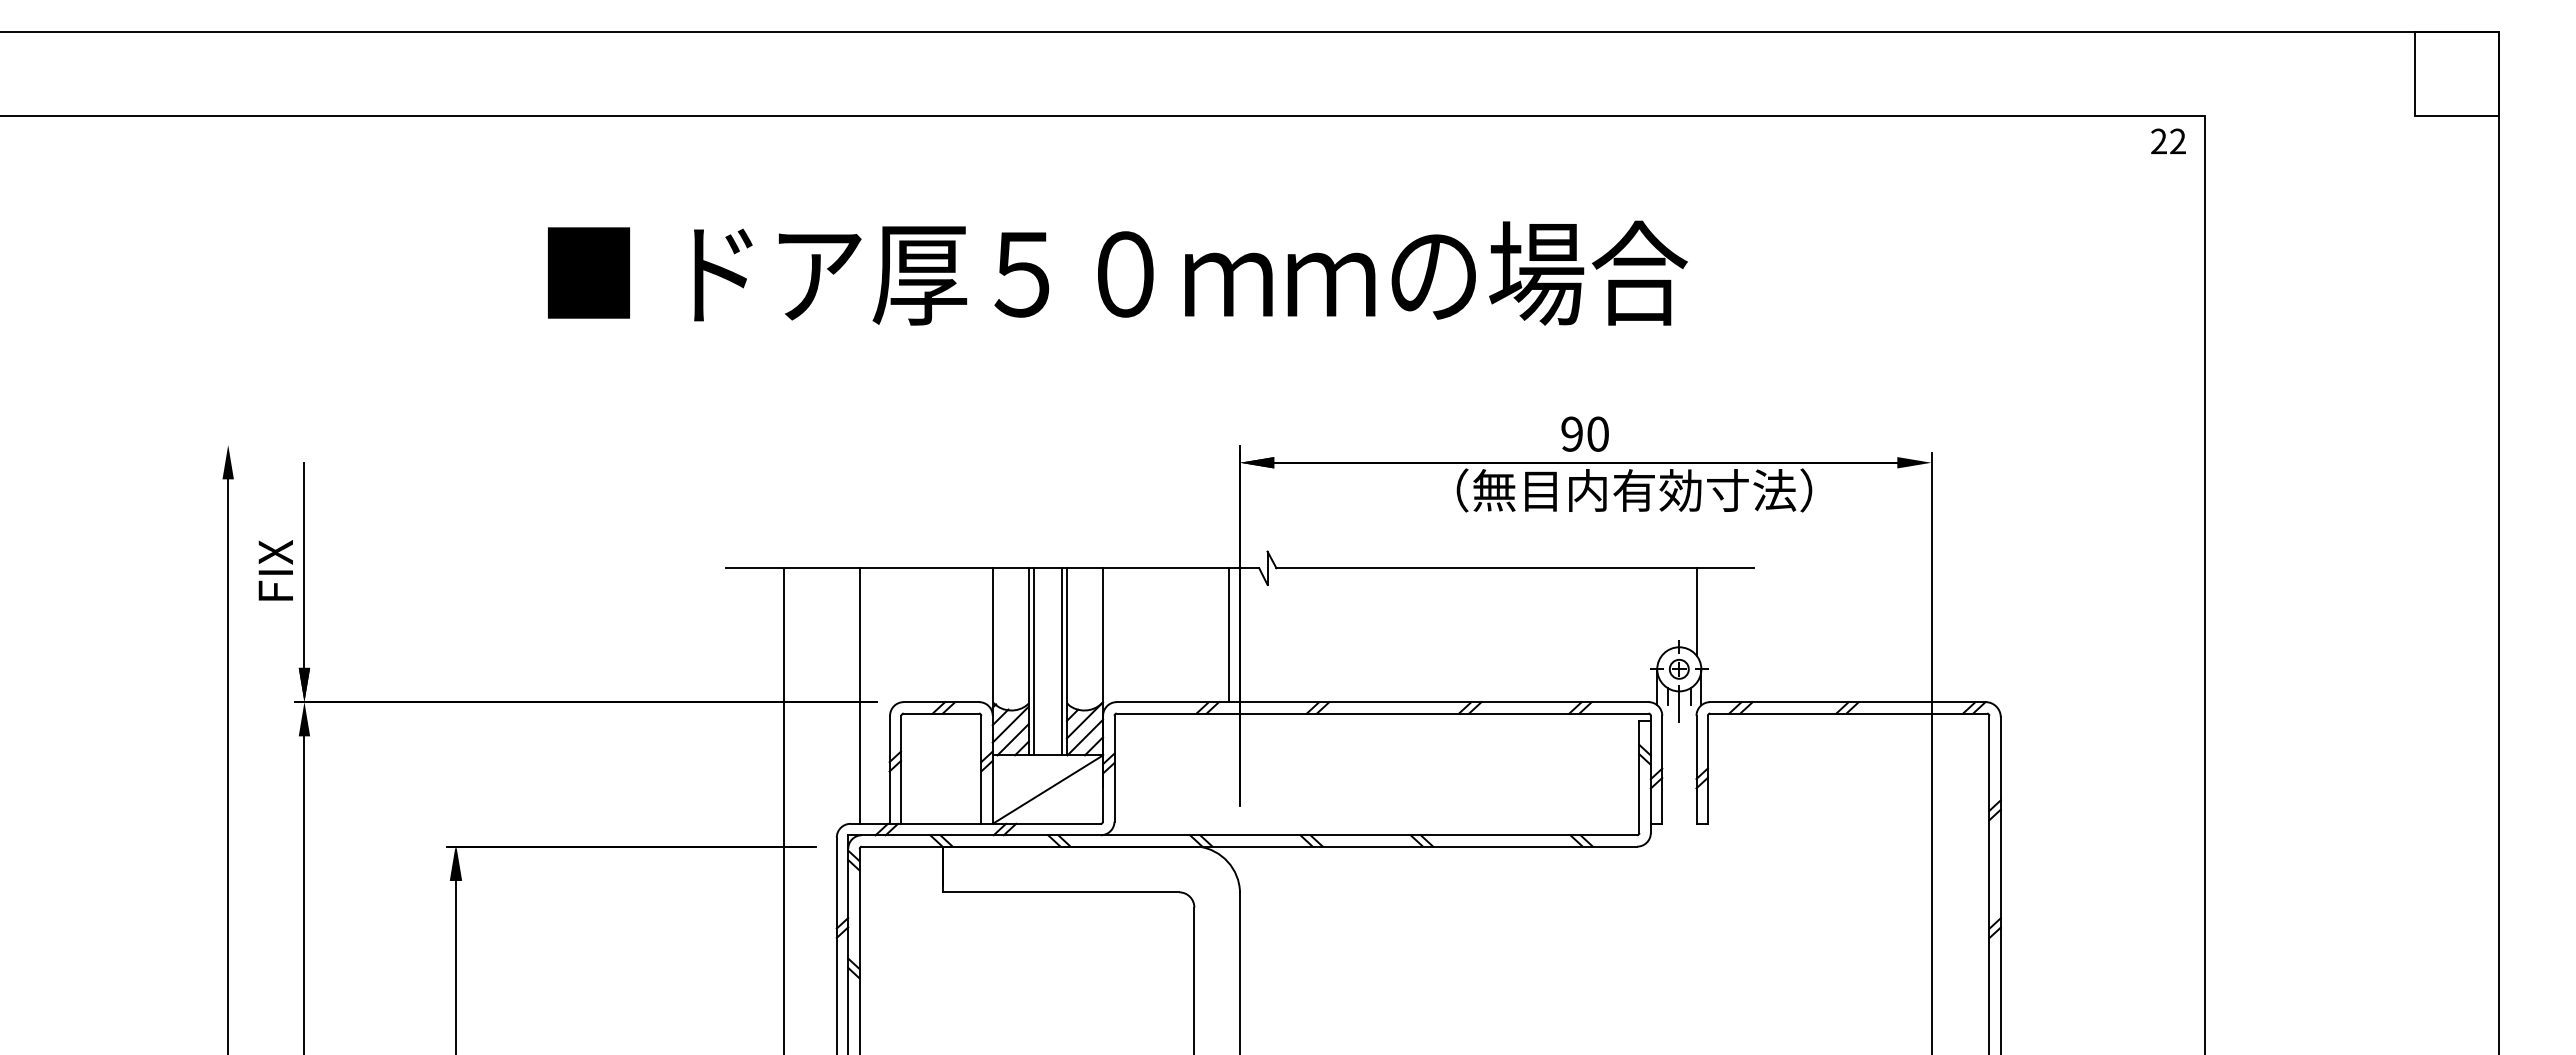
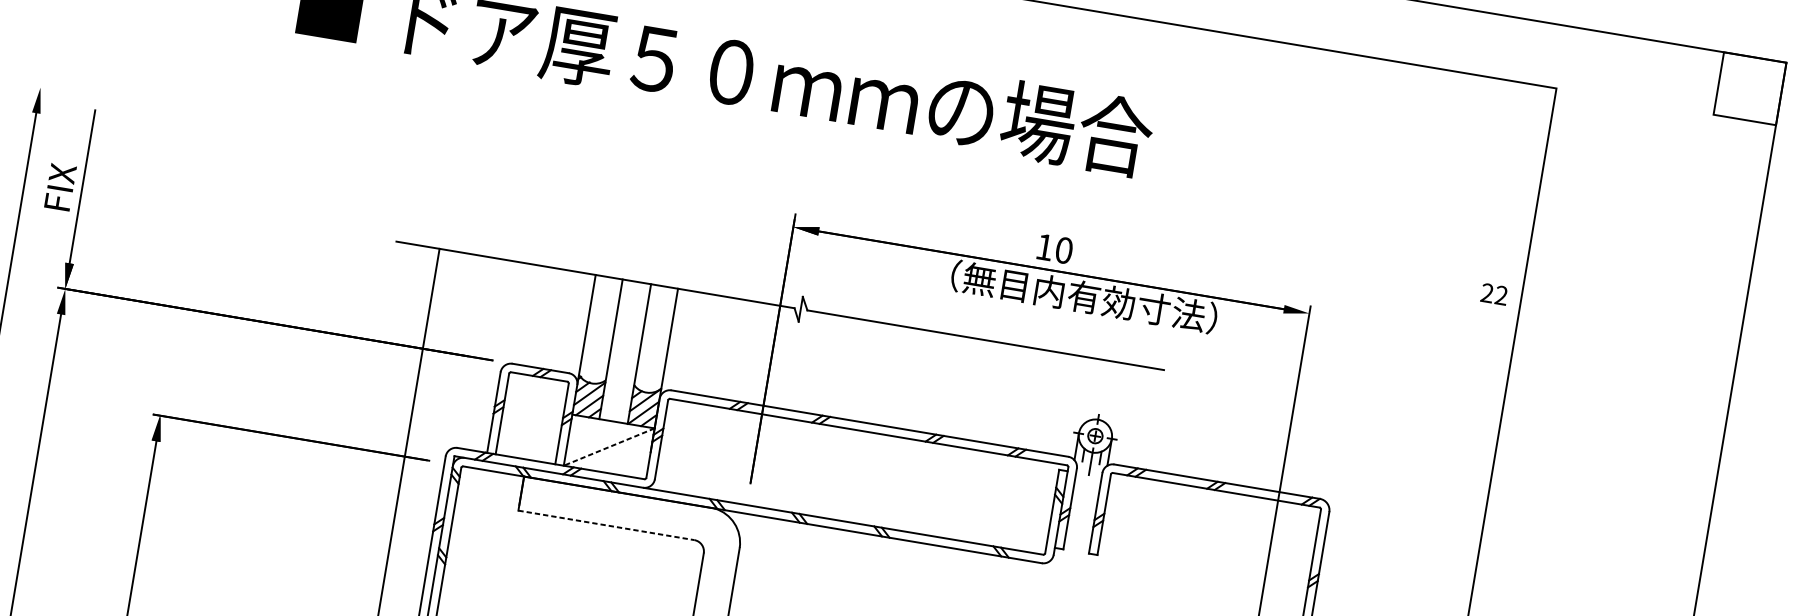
text: (2168, 140) -> (1494, 293), moved
text: (1571, 433) -> (1044, 246), 90 -> 10
line: (1696, 611) -> (1115, 395), removed
line: (1228, 635) -> (763, 354), removed
line: (1034, 661) -> (615, 349), removed
line: (1061, 661) -> (635, 353), removed
line: (859, 695) -> (480, 353), removed
line: (1047, 789) -> (608, 446), solid -> dashed
line: (1061, 892) -> (606, 525), solid -> dashed

